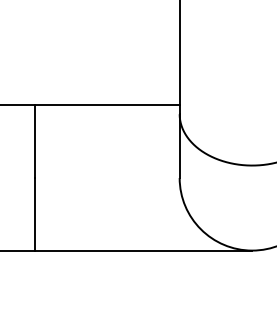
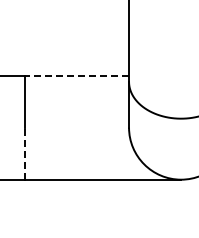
line: (106, 105) -> (76, 75), solid -> dashed
line: (33, 214) -> (24, 153), solid -> dashed

